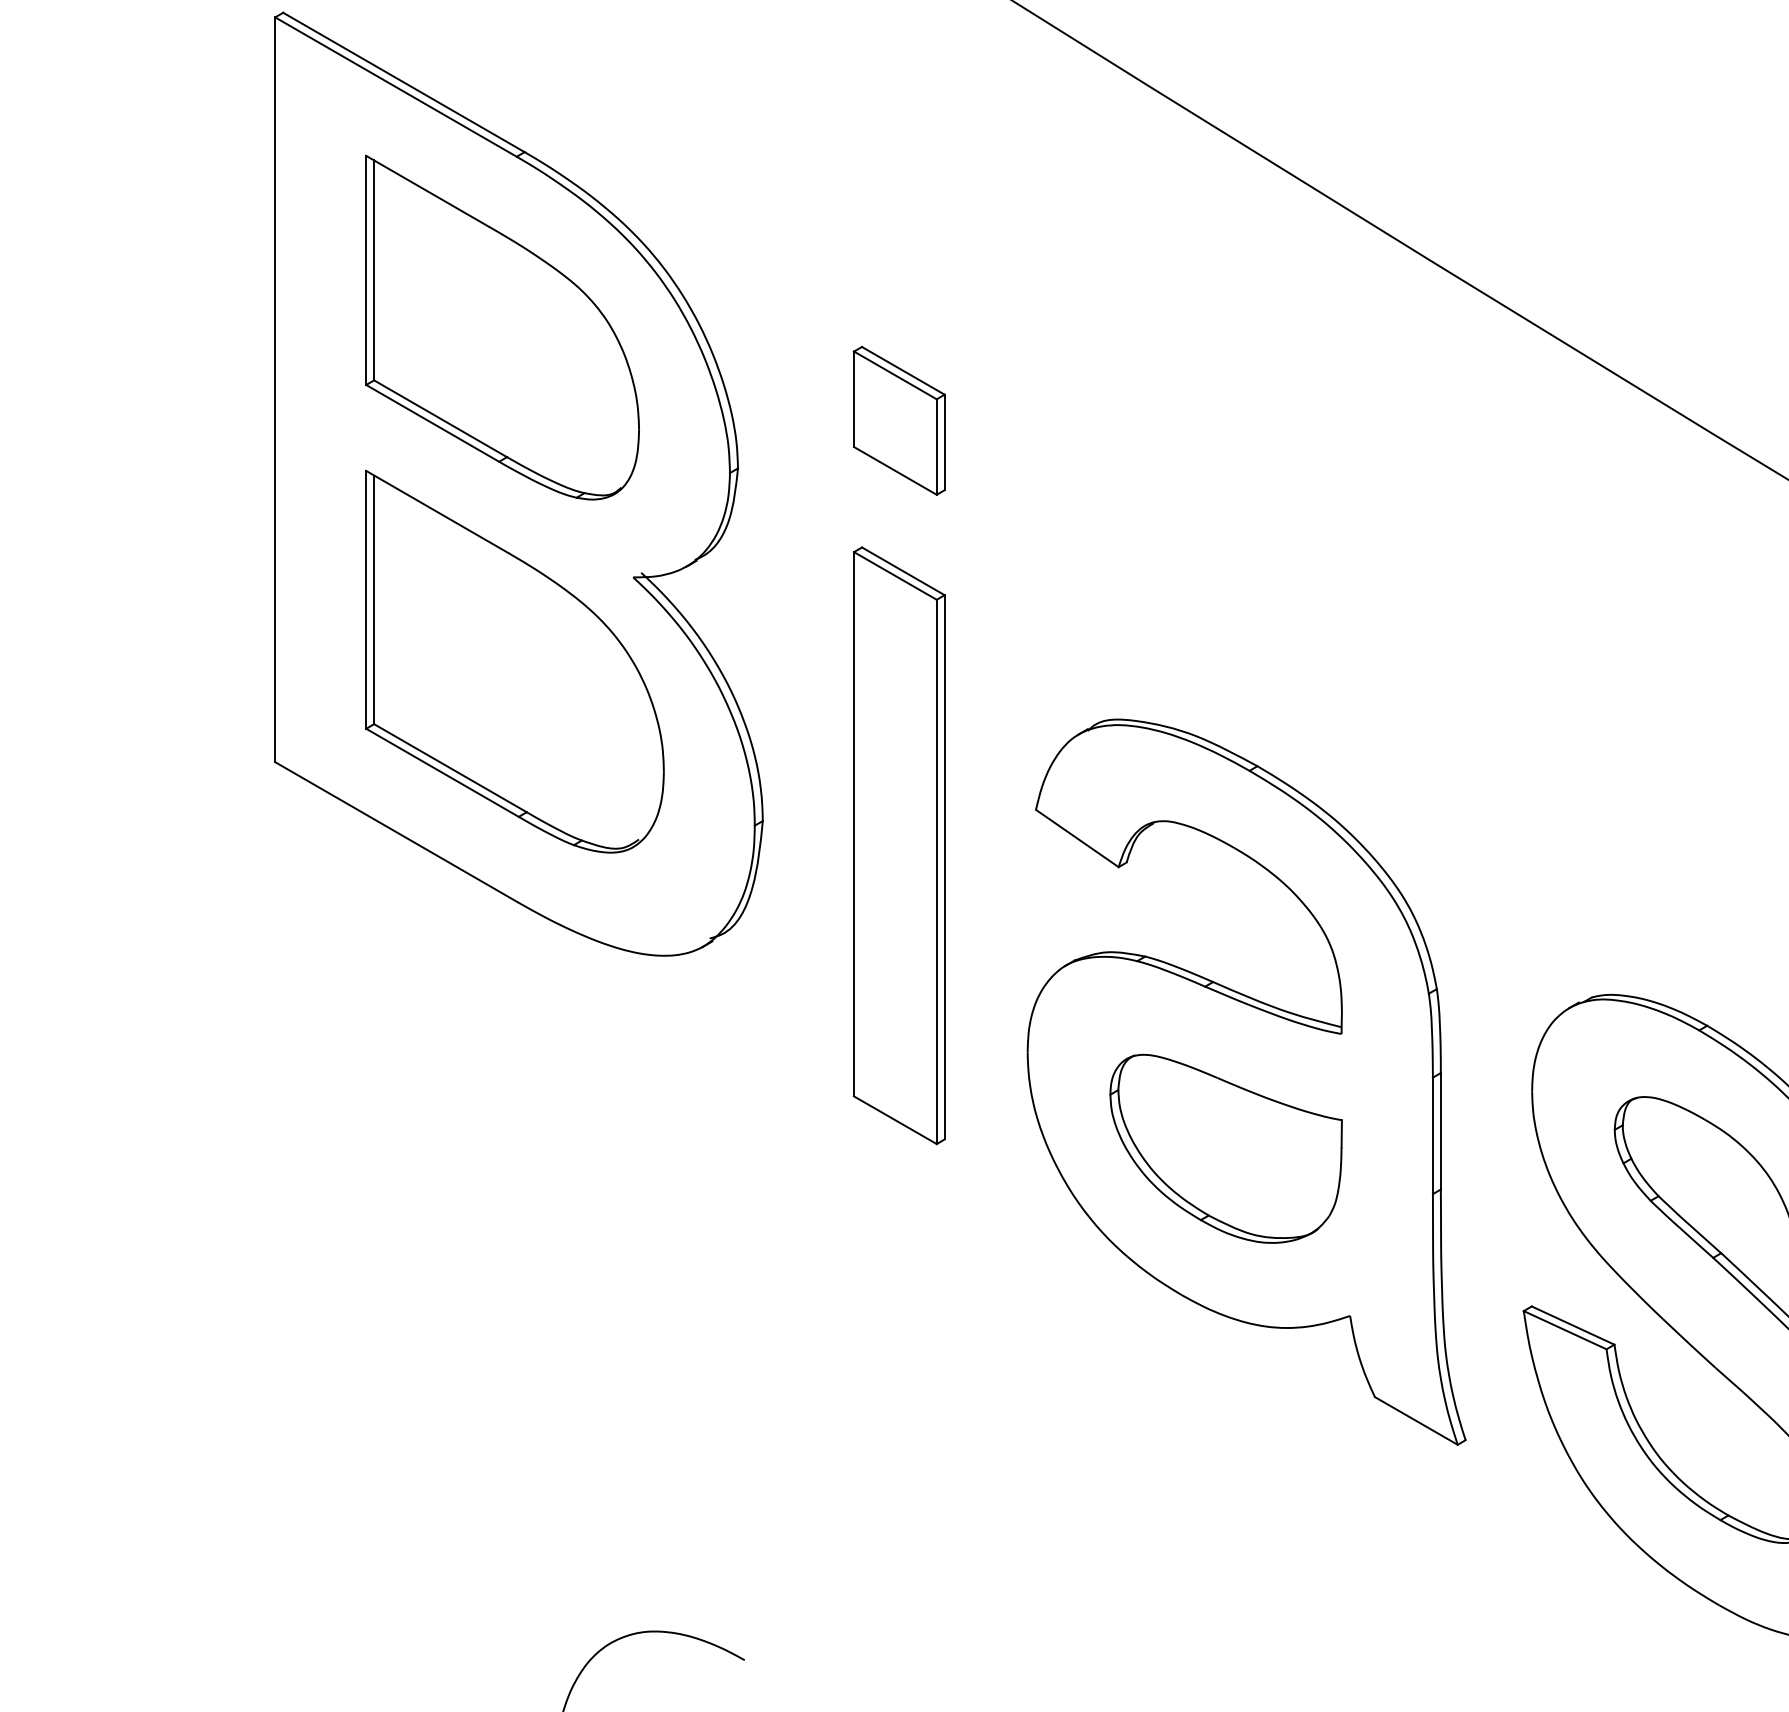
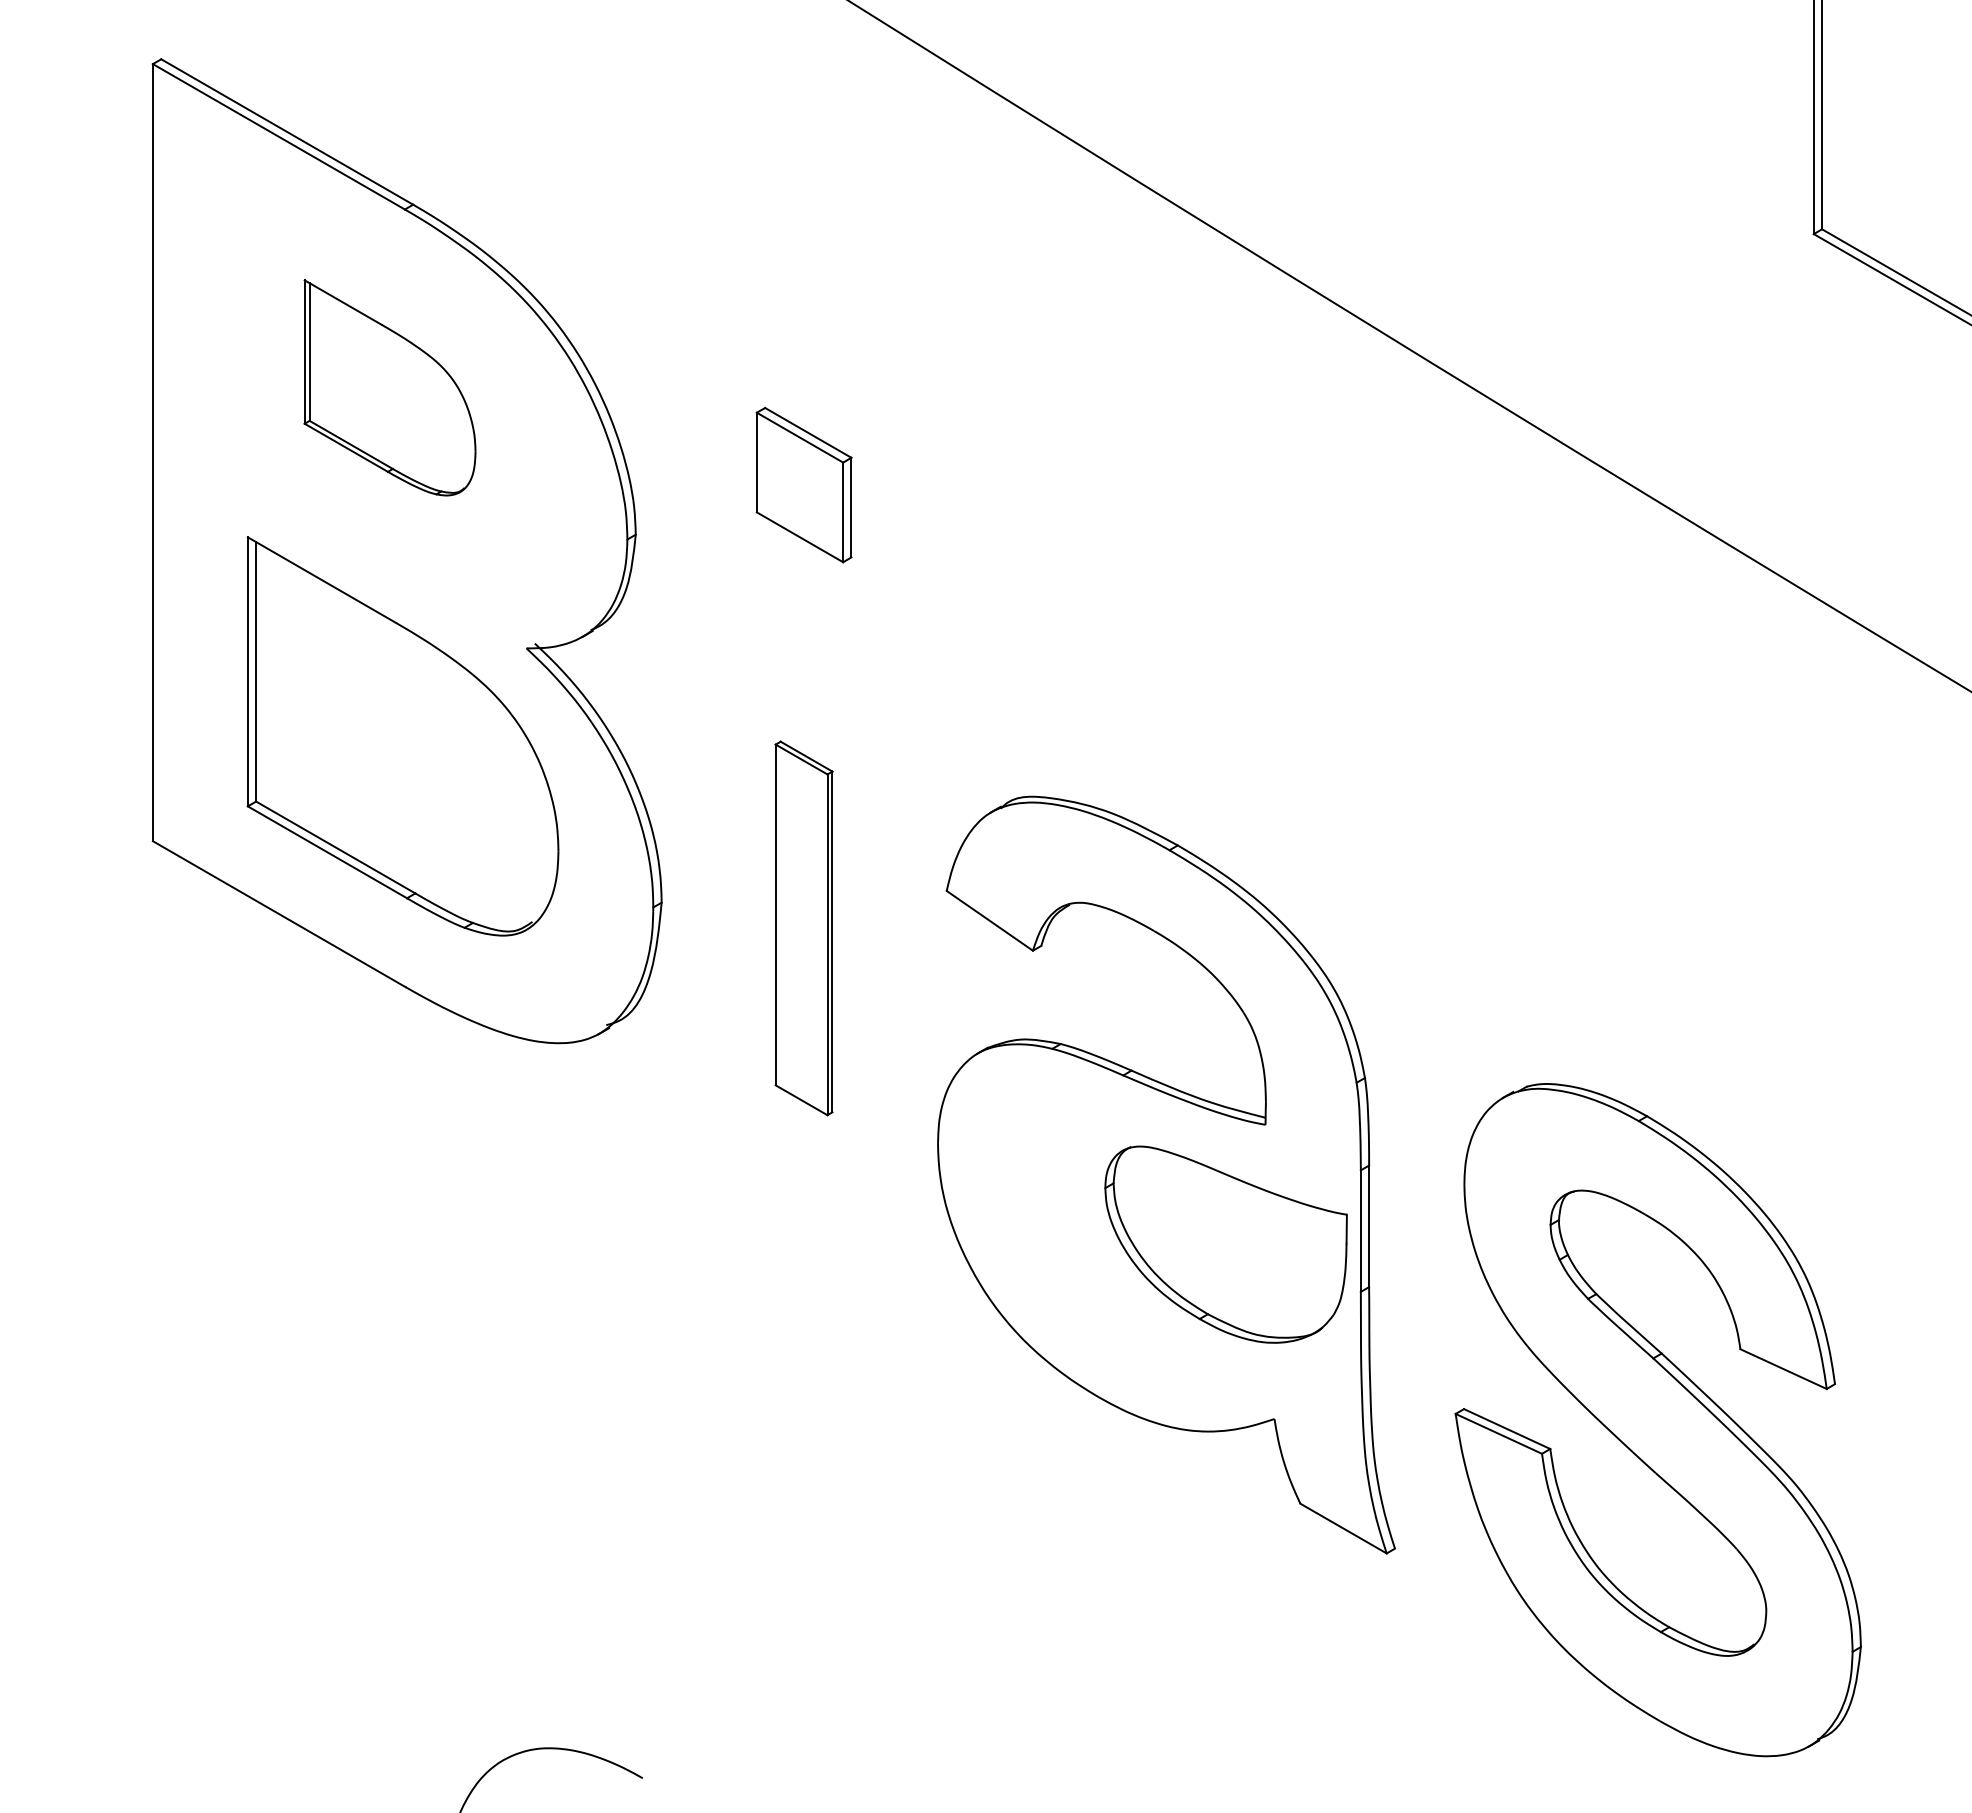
part: (501, 327) -> (389, 387), size x0.6
part: (898, 845) -> (803, 928), size x0.6
part: (1225, 1148) -> (1225, 1244), moved

